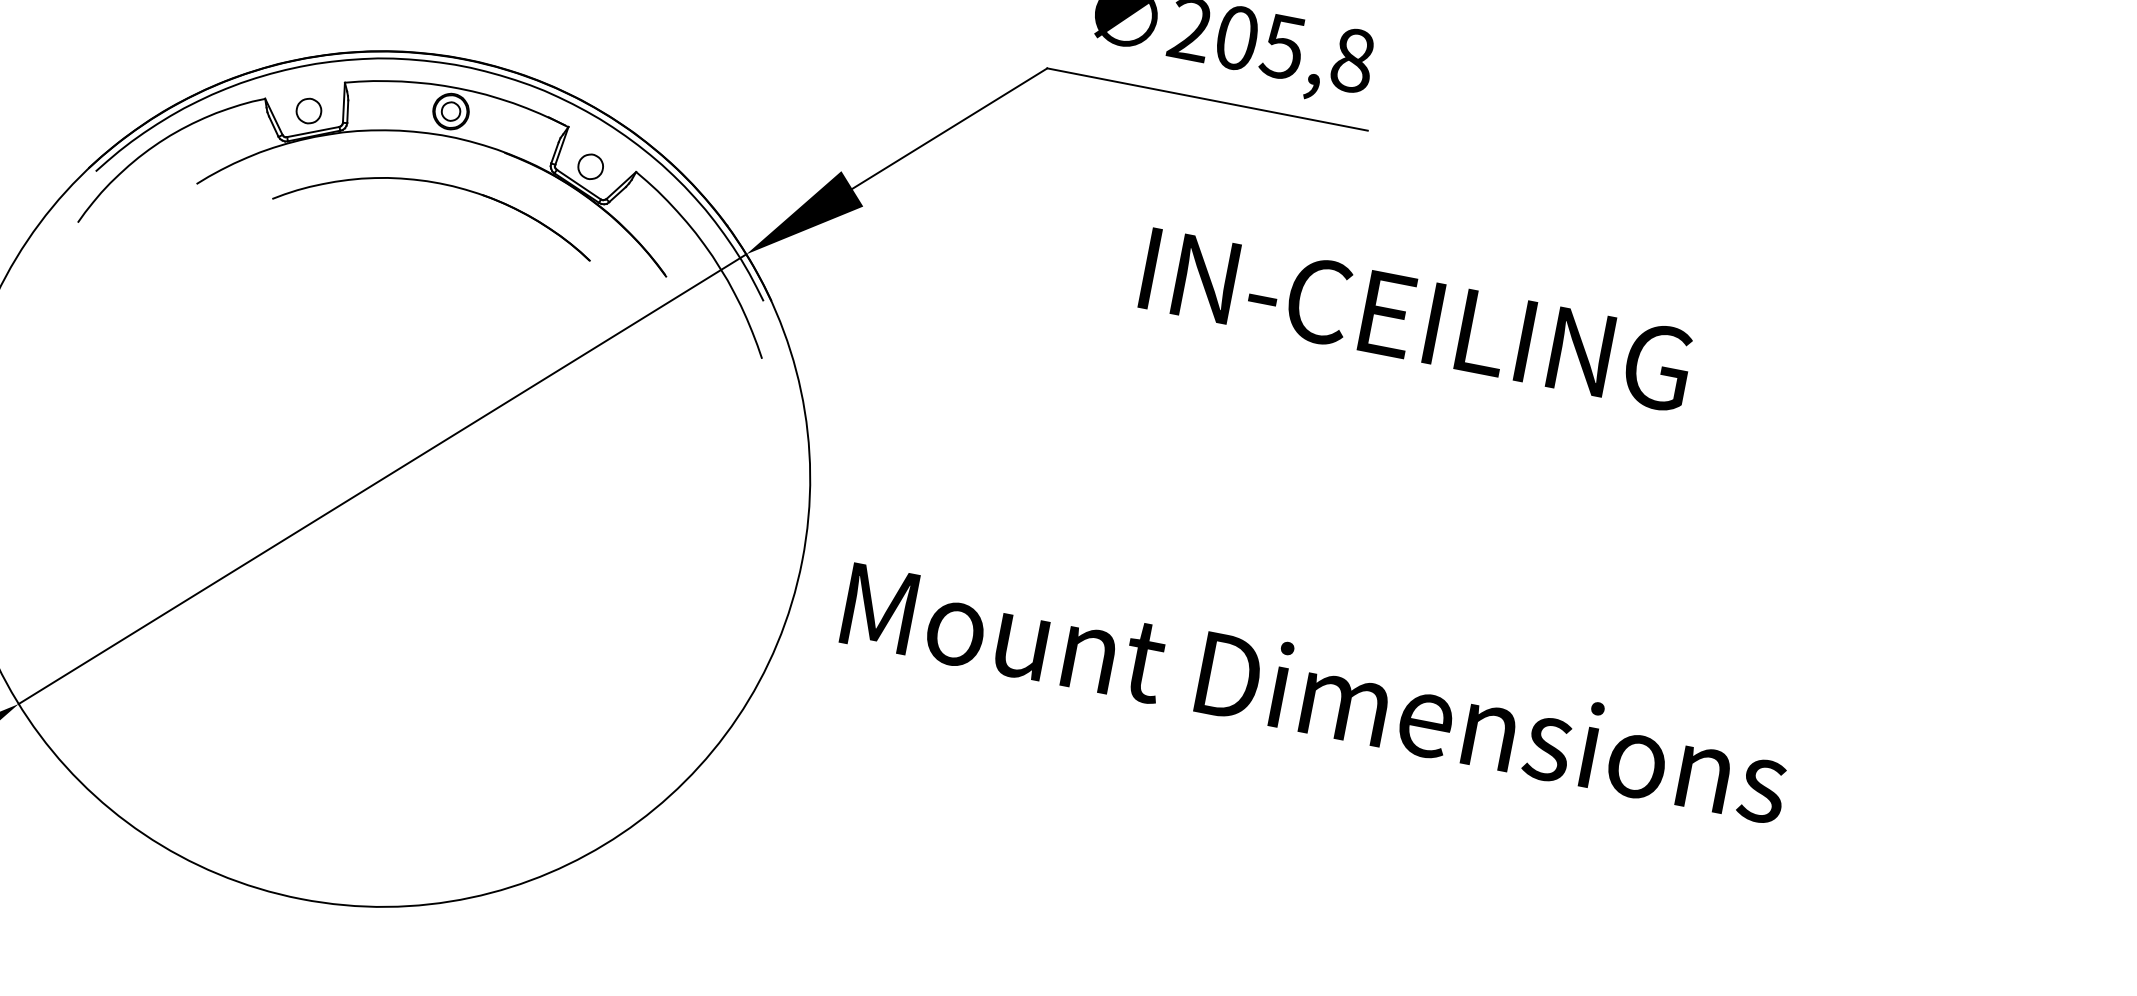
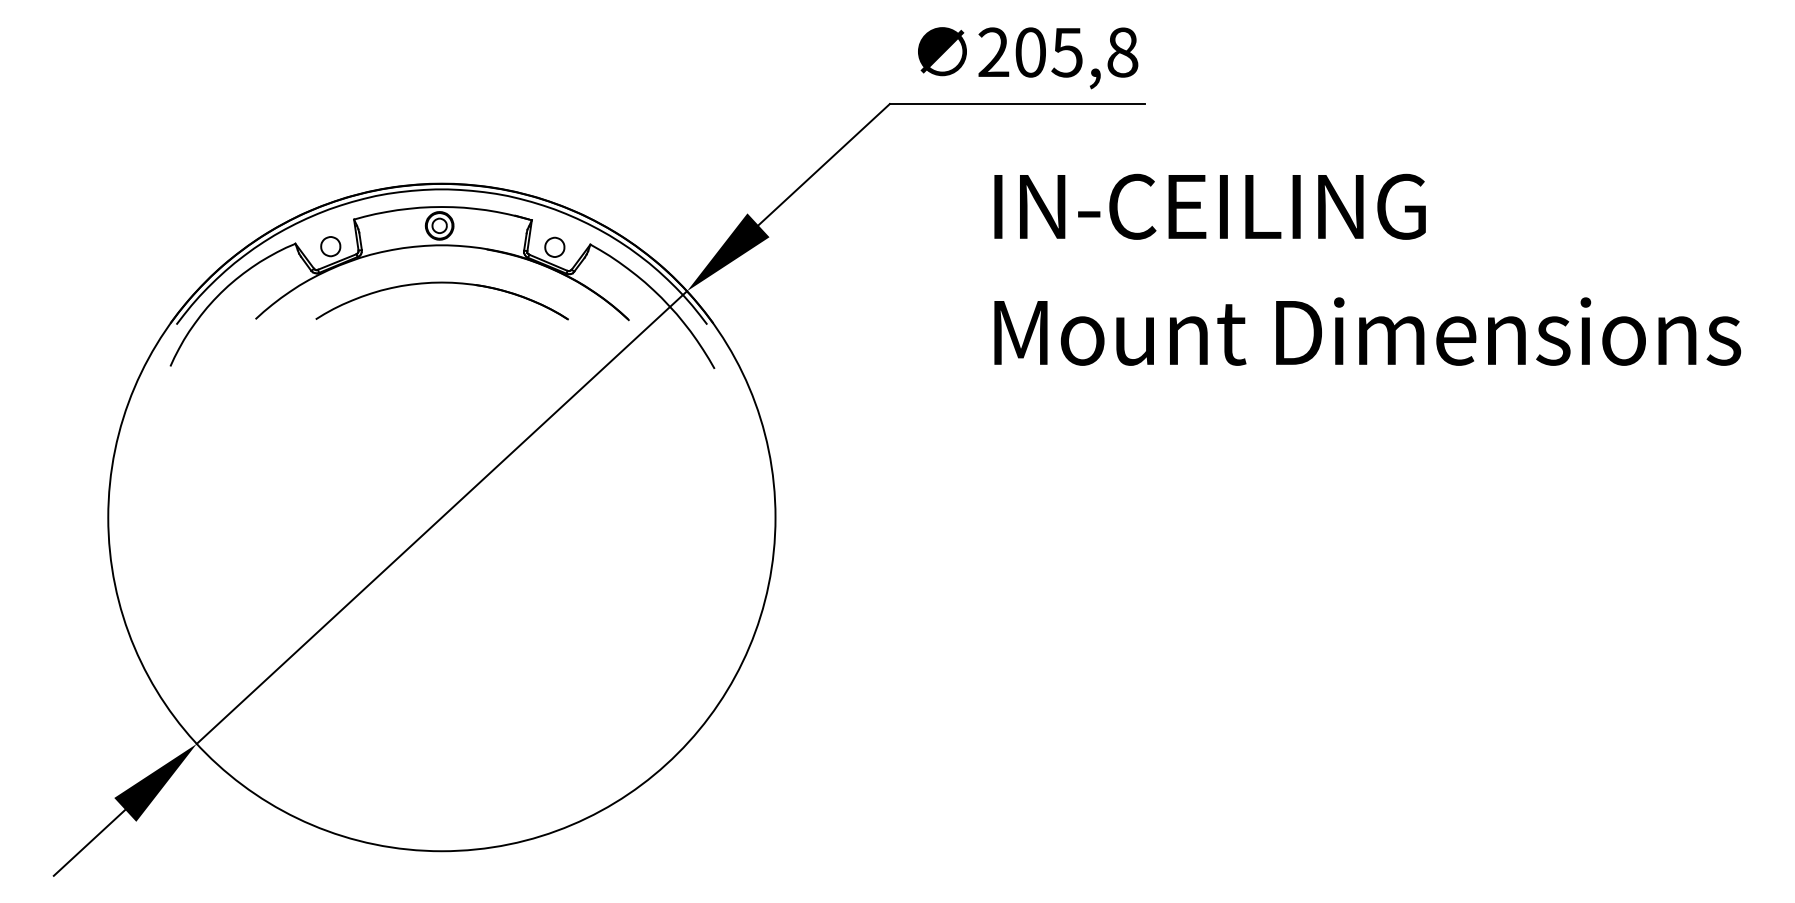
text: (1415, 319) -> (1209, 206), moved
text: (1316, 691) -> (1367, 331), moved

